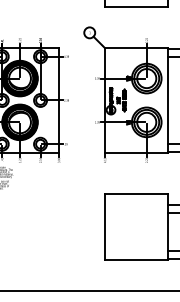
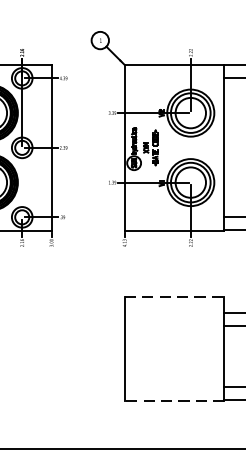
line: (136, 194) -> (174, 297), solid -> dashed
line: (136, 260) -> (174, 401), solid -> dashed

